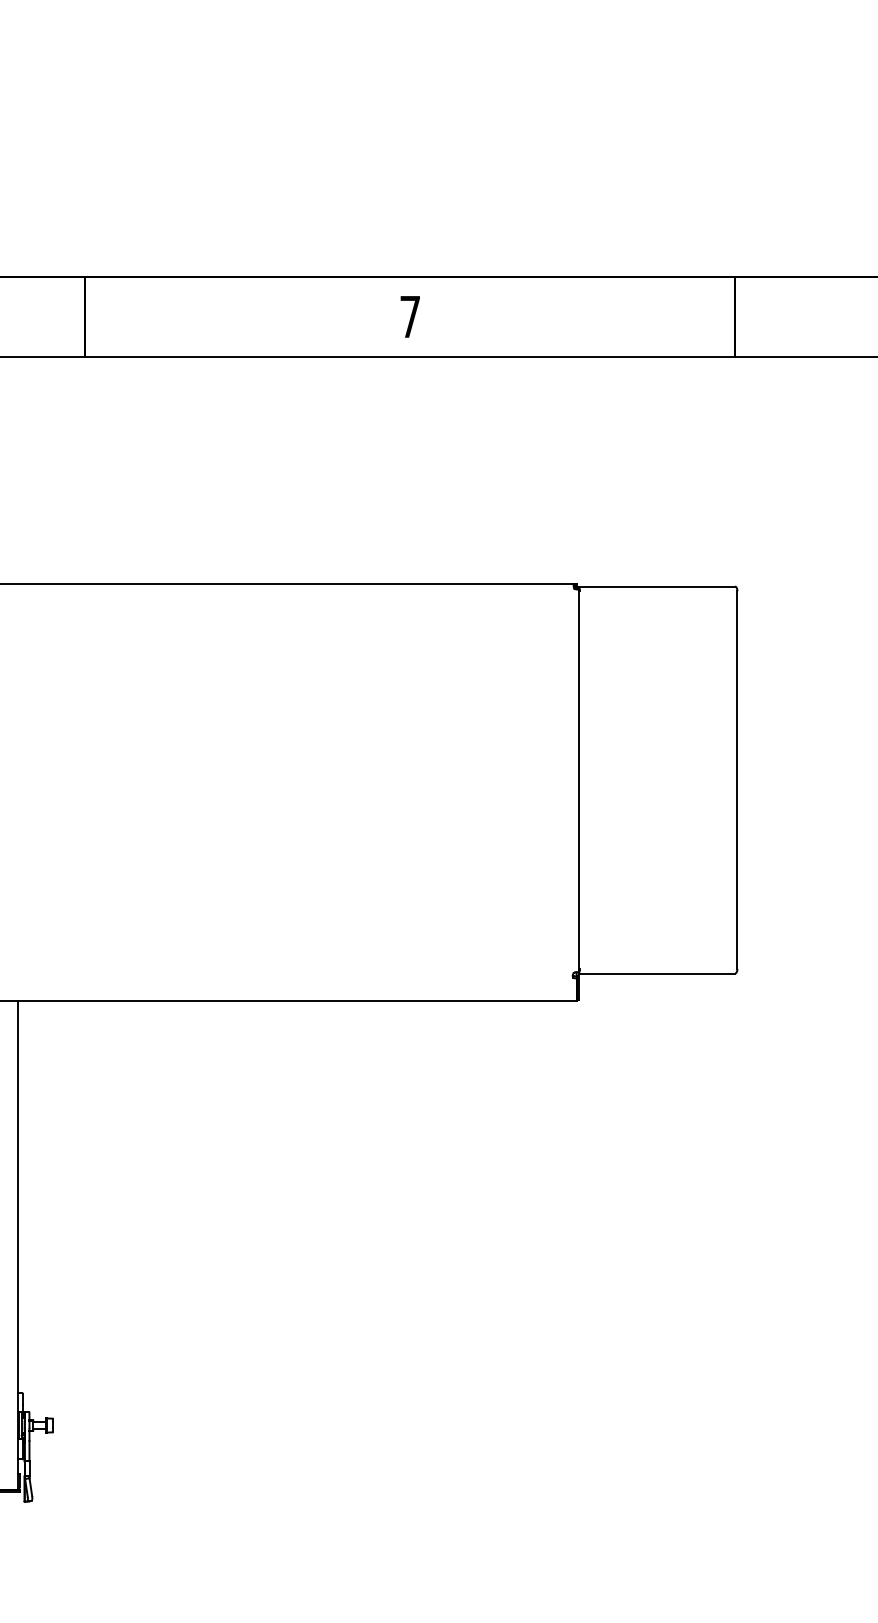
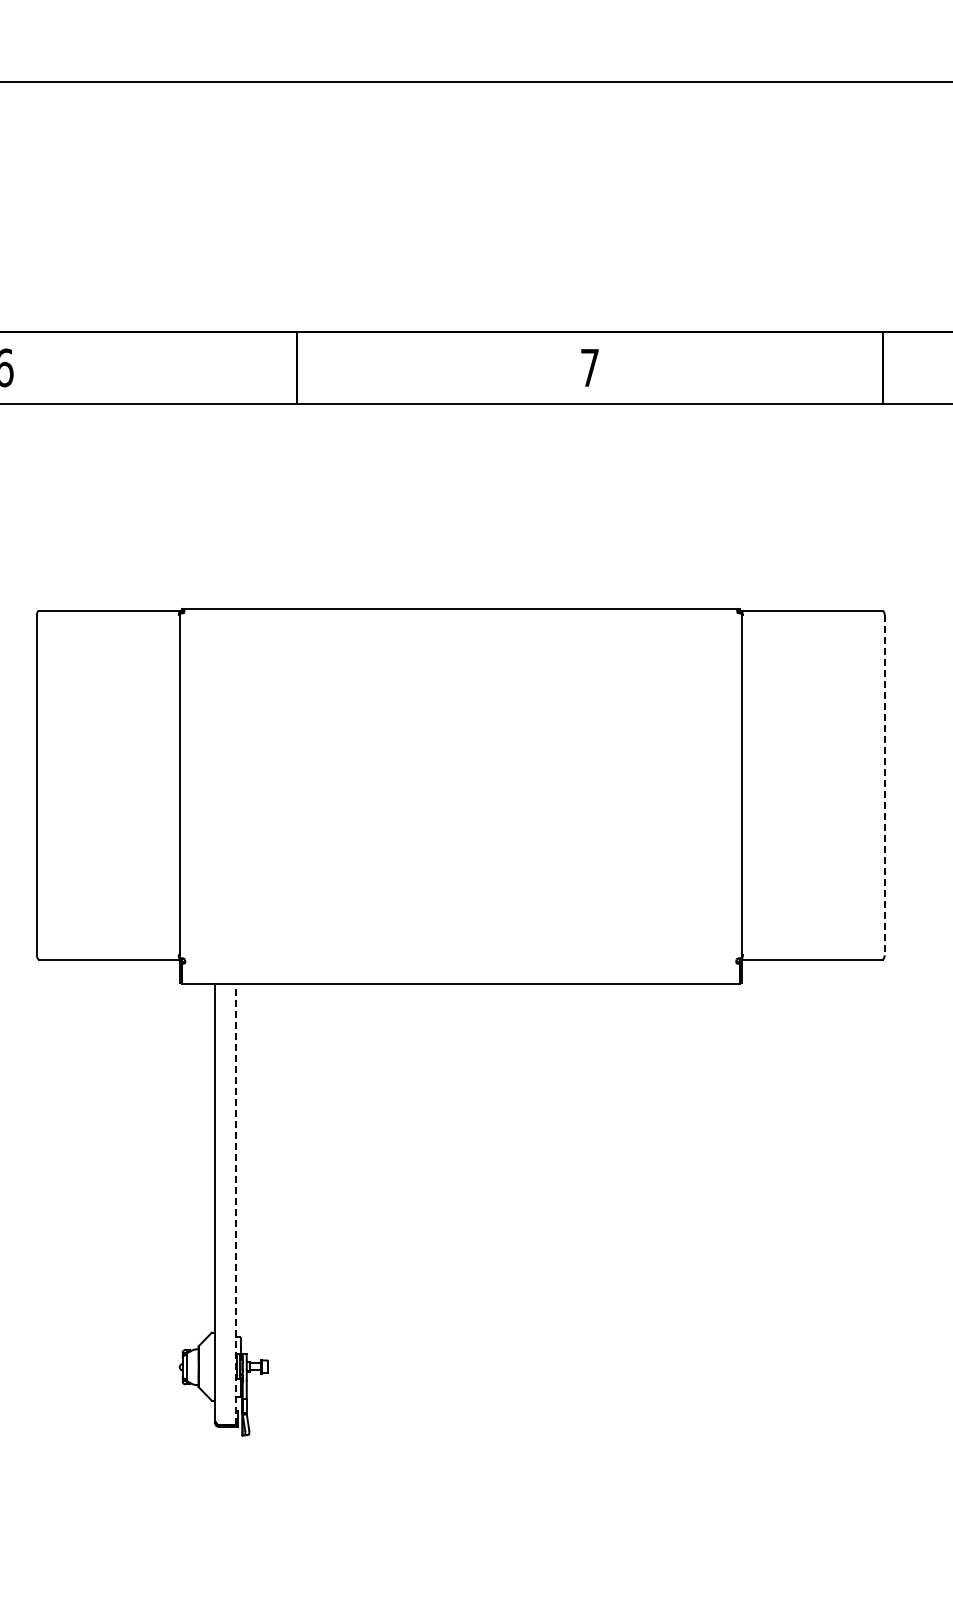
line: (737, 780) -> (884, 785), solid -> dashed
line: (18, 1245) -> (236, 1204), solid -> dashed

